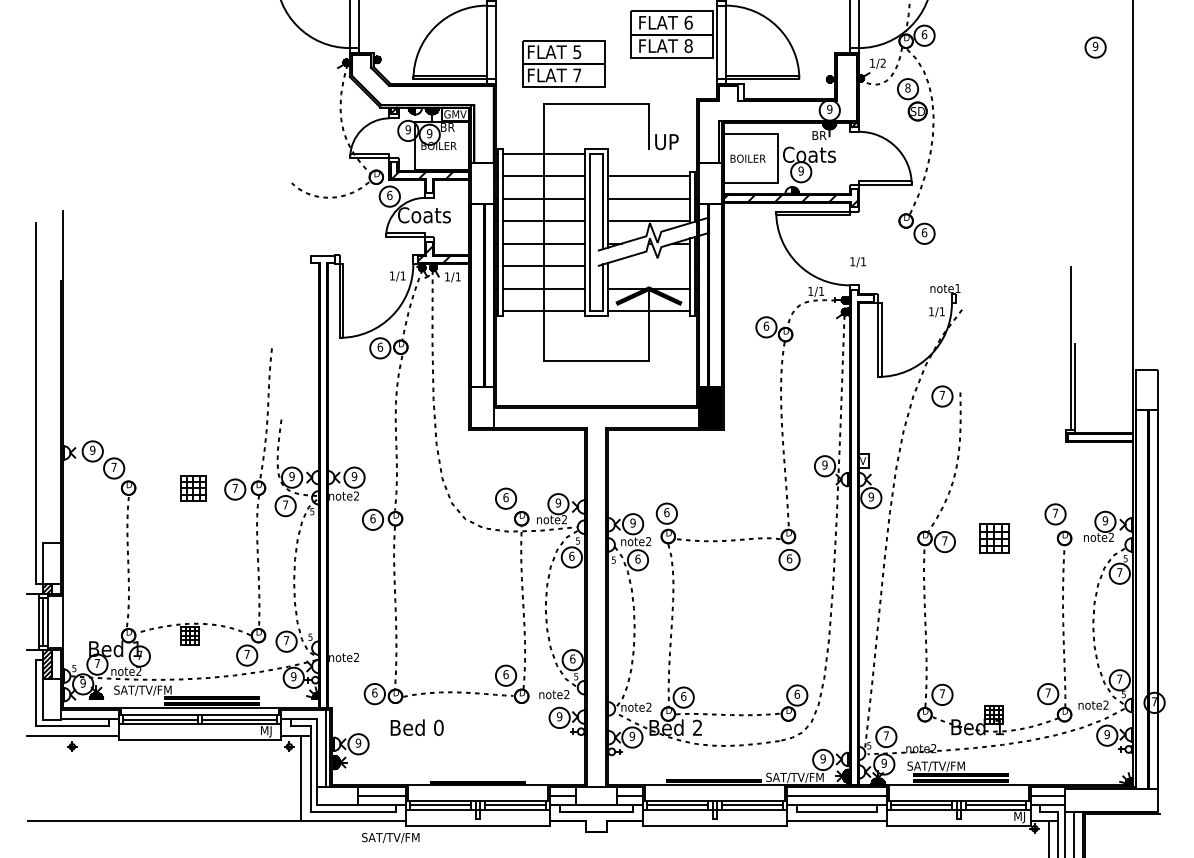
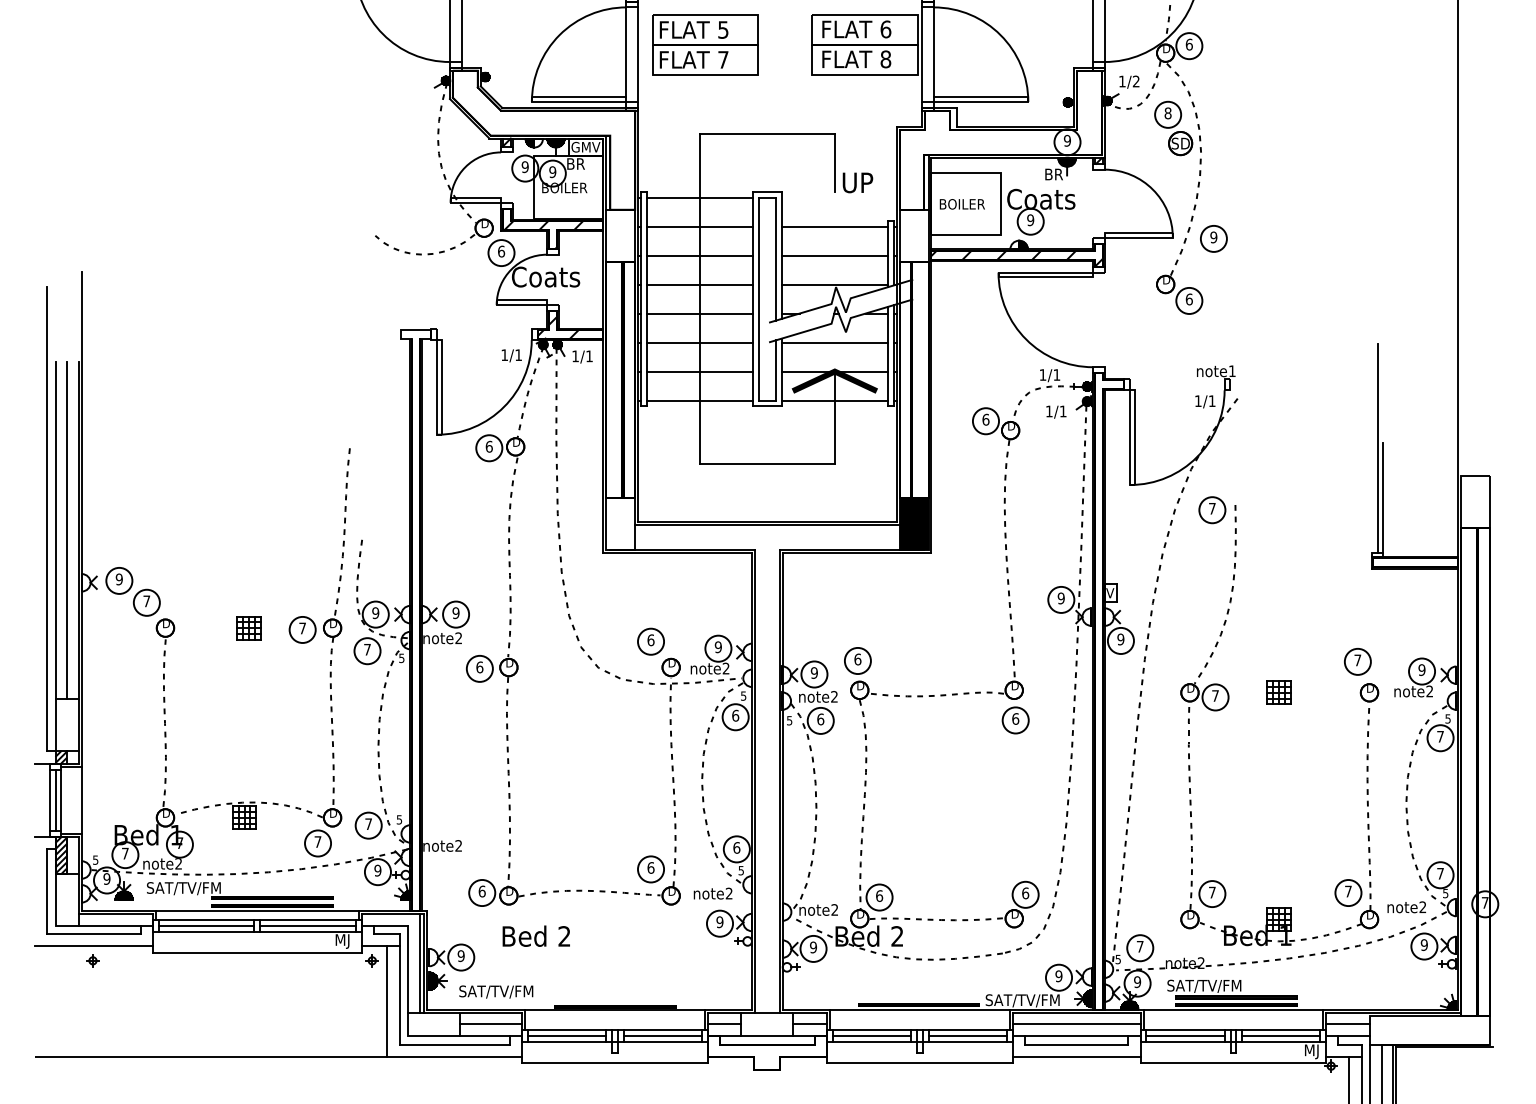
part: (1095, 47) -> (1213, 238), moved
part: (563, 63) -> (705, 44), moved
text: (857, 262) -> (1055, 412), moved
line: (648, 266) -> (834, 342), added
line: (43, 412) -> (55, 530), added
line: (52, 412) -> (67, 530), added
part: (193, 487) -> (248, 627), size x0.71
part: (993, 537) -> (1278, 691), size x0.62
text: (438, 727) -> (564, 935), 0 -> 2
text: (390, 838) -> (495, 992), moved

